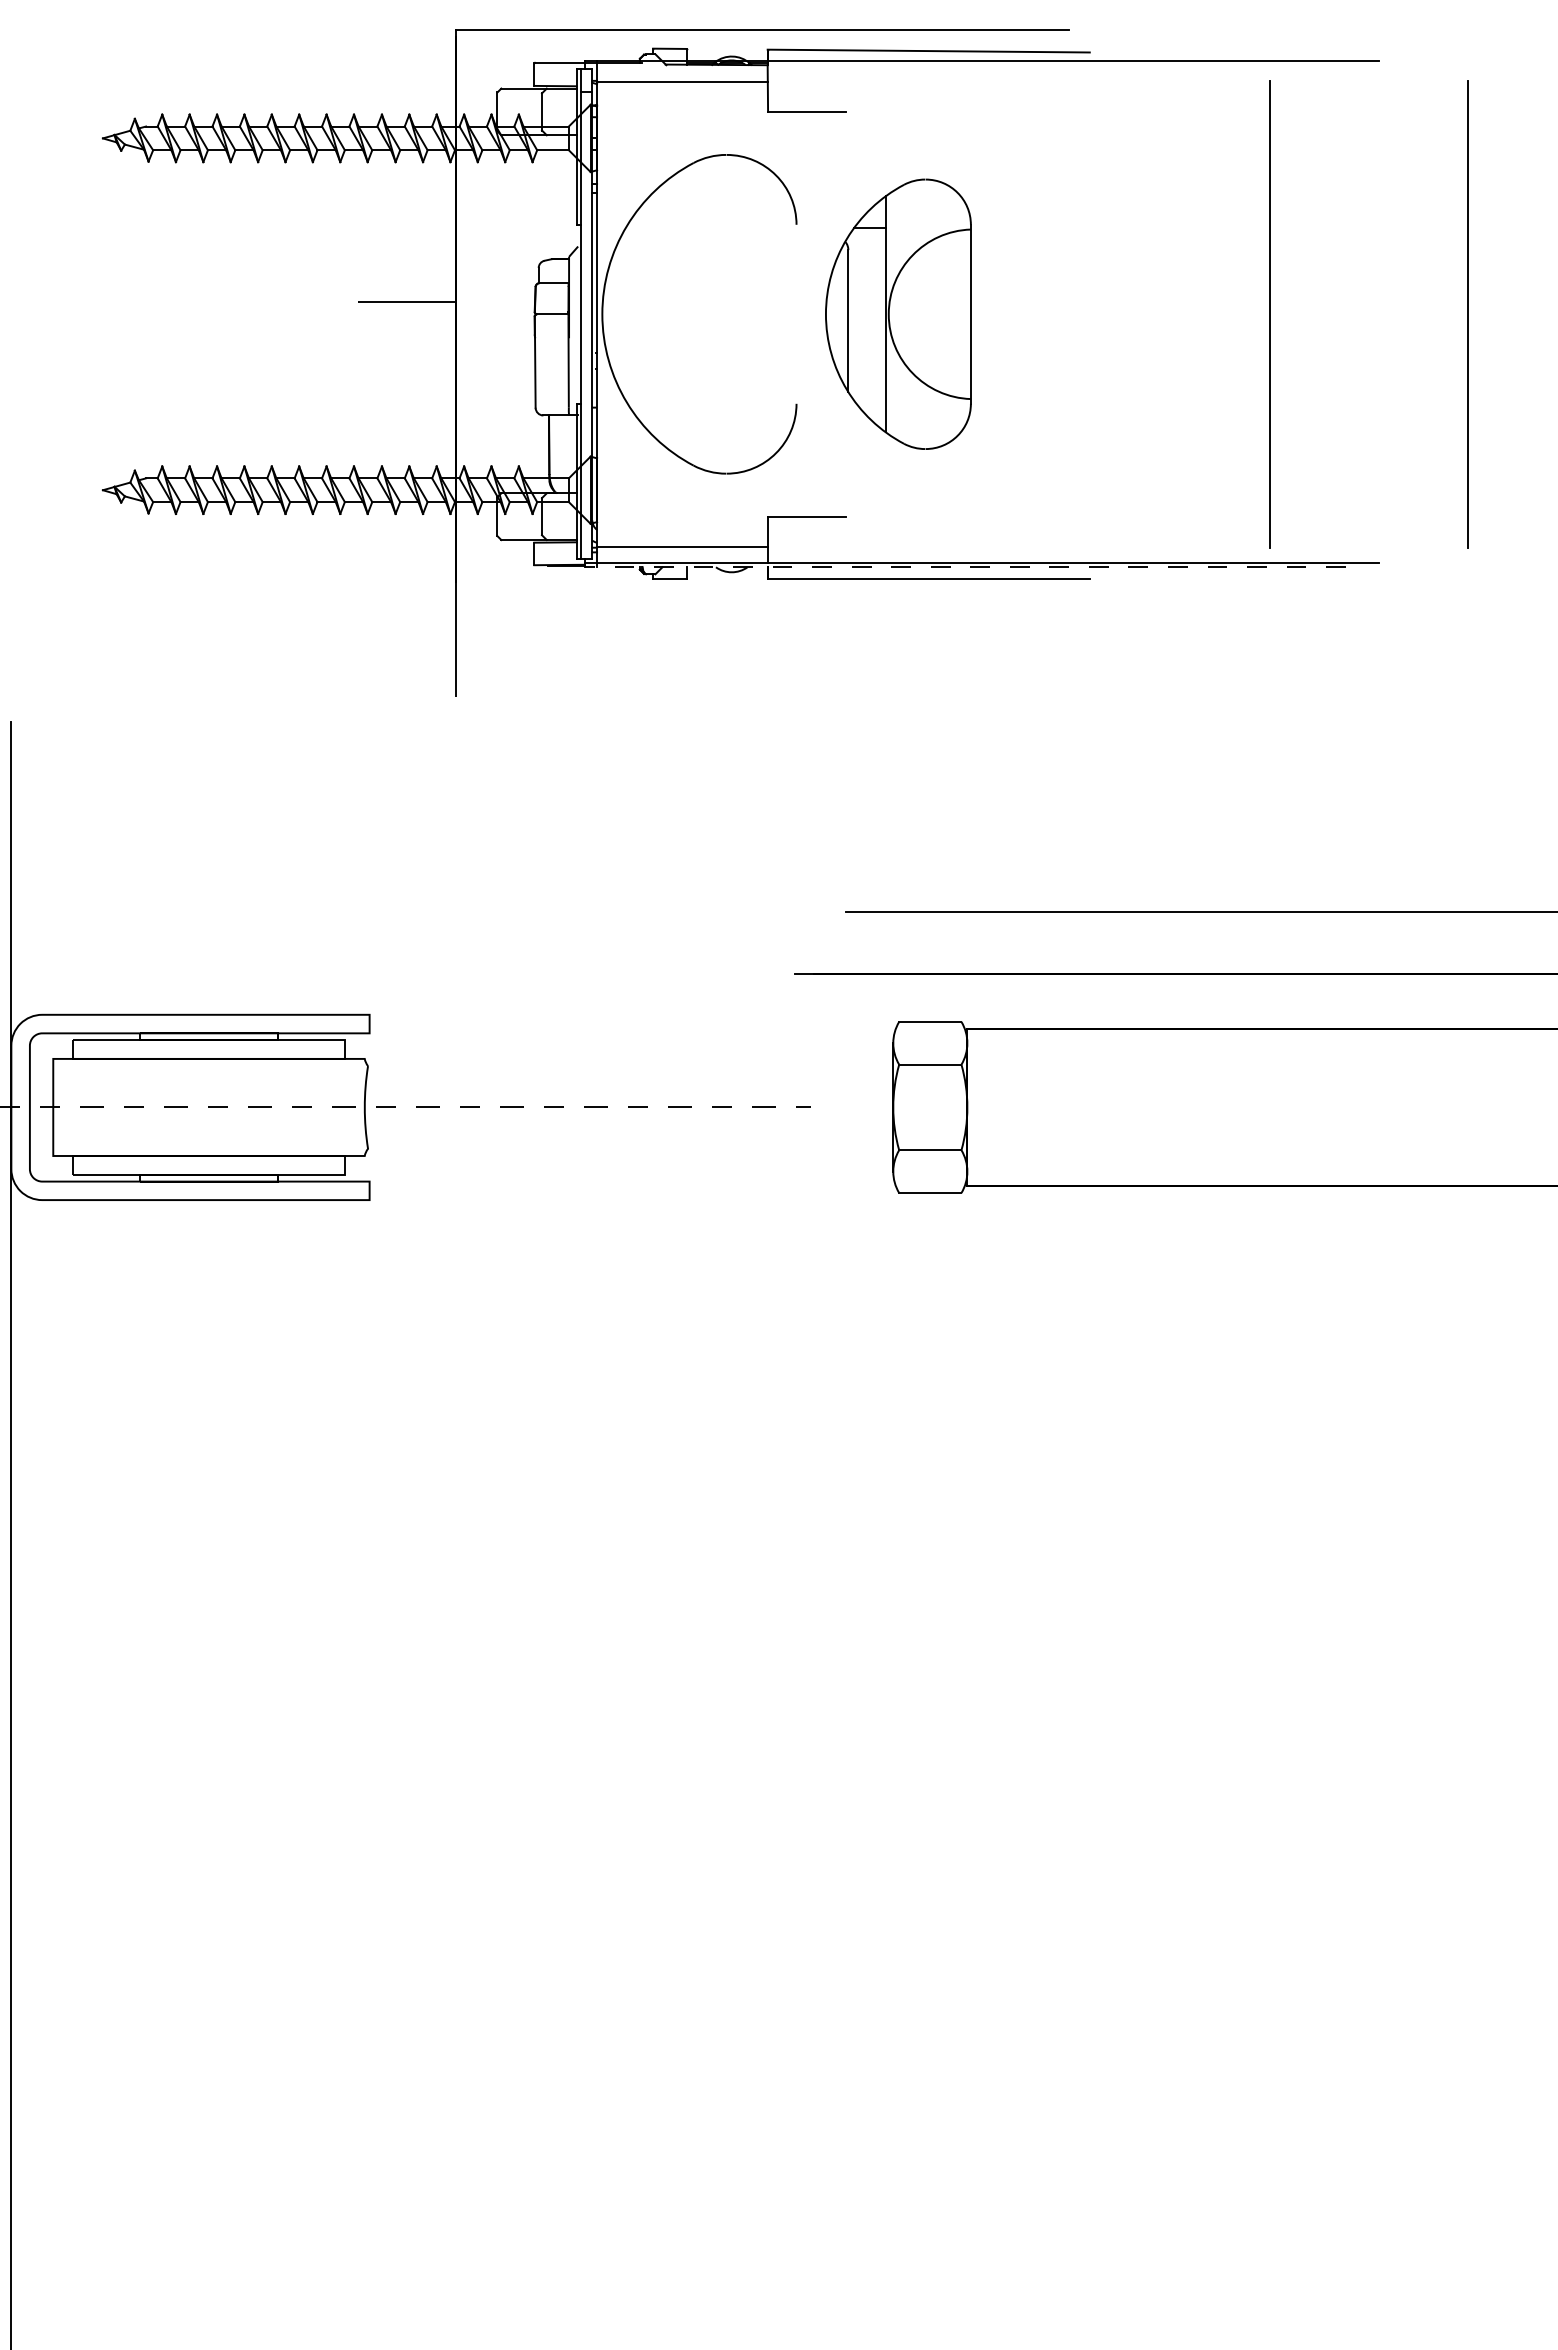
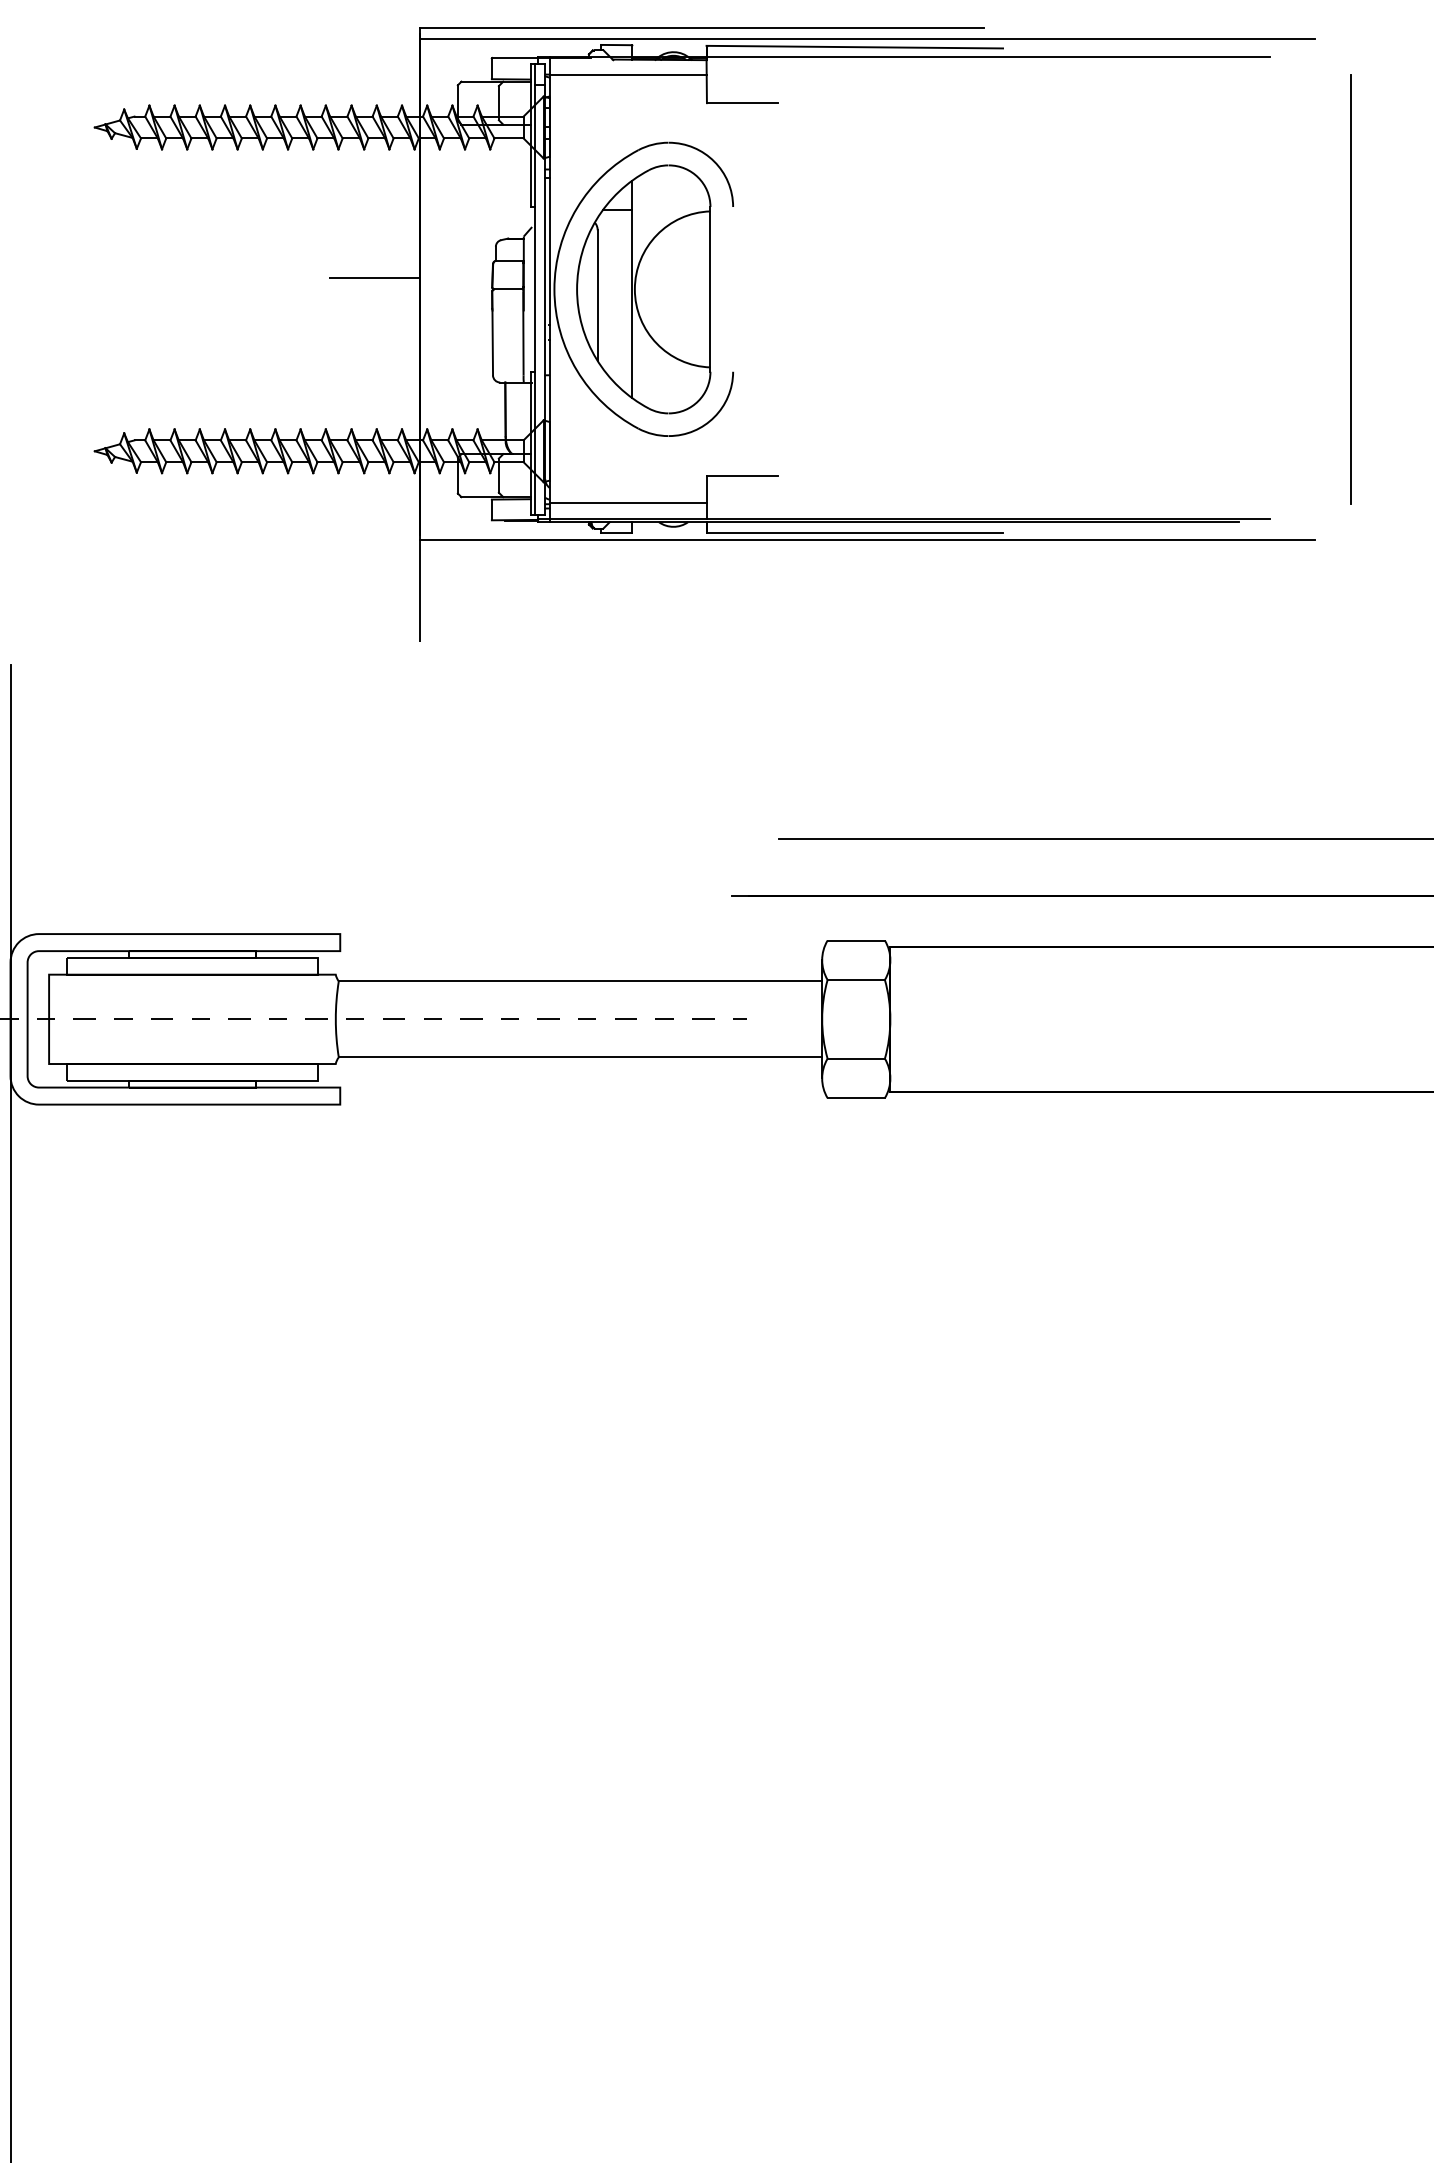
line: (942, 42) -> (867, 39), added
part: (898, 313) -> (643, 288), moved
line: (1269, 314) -> (1168, 289), removed
line: (965, 567) -> (888, 522), dashed -> solid
line: (942, 586) -> (867, 539), added
line: (630, 1066) -> (580, 981), added
line: (630, 1148) -> (580, 1057), added

